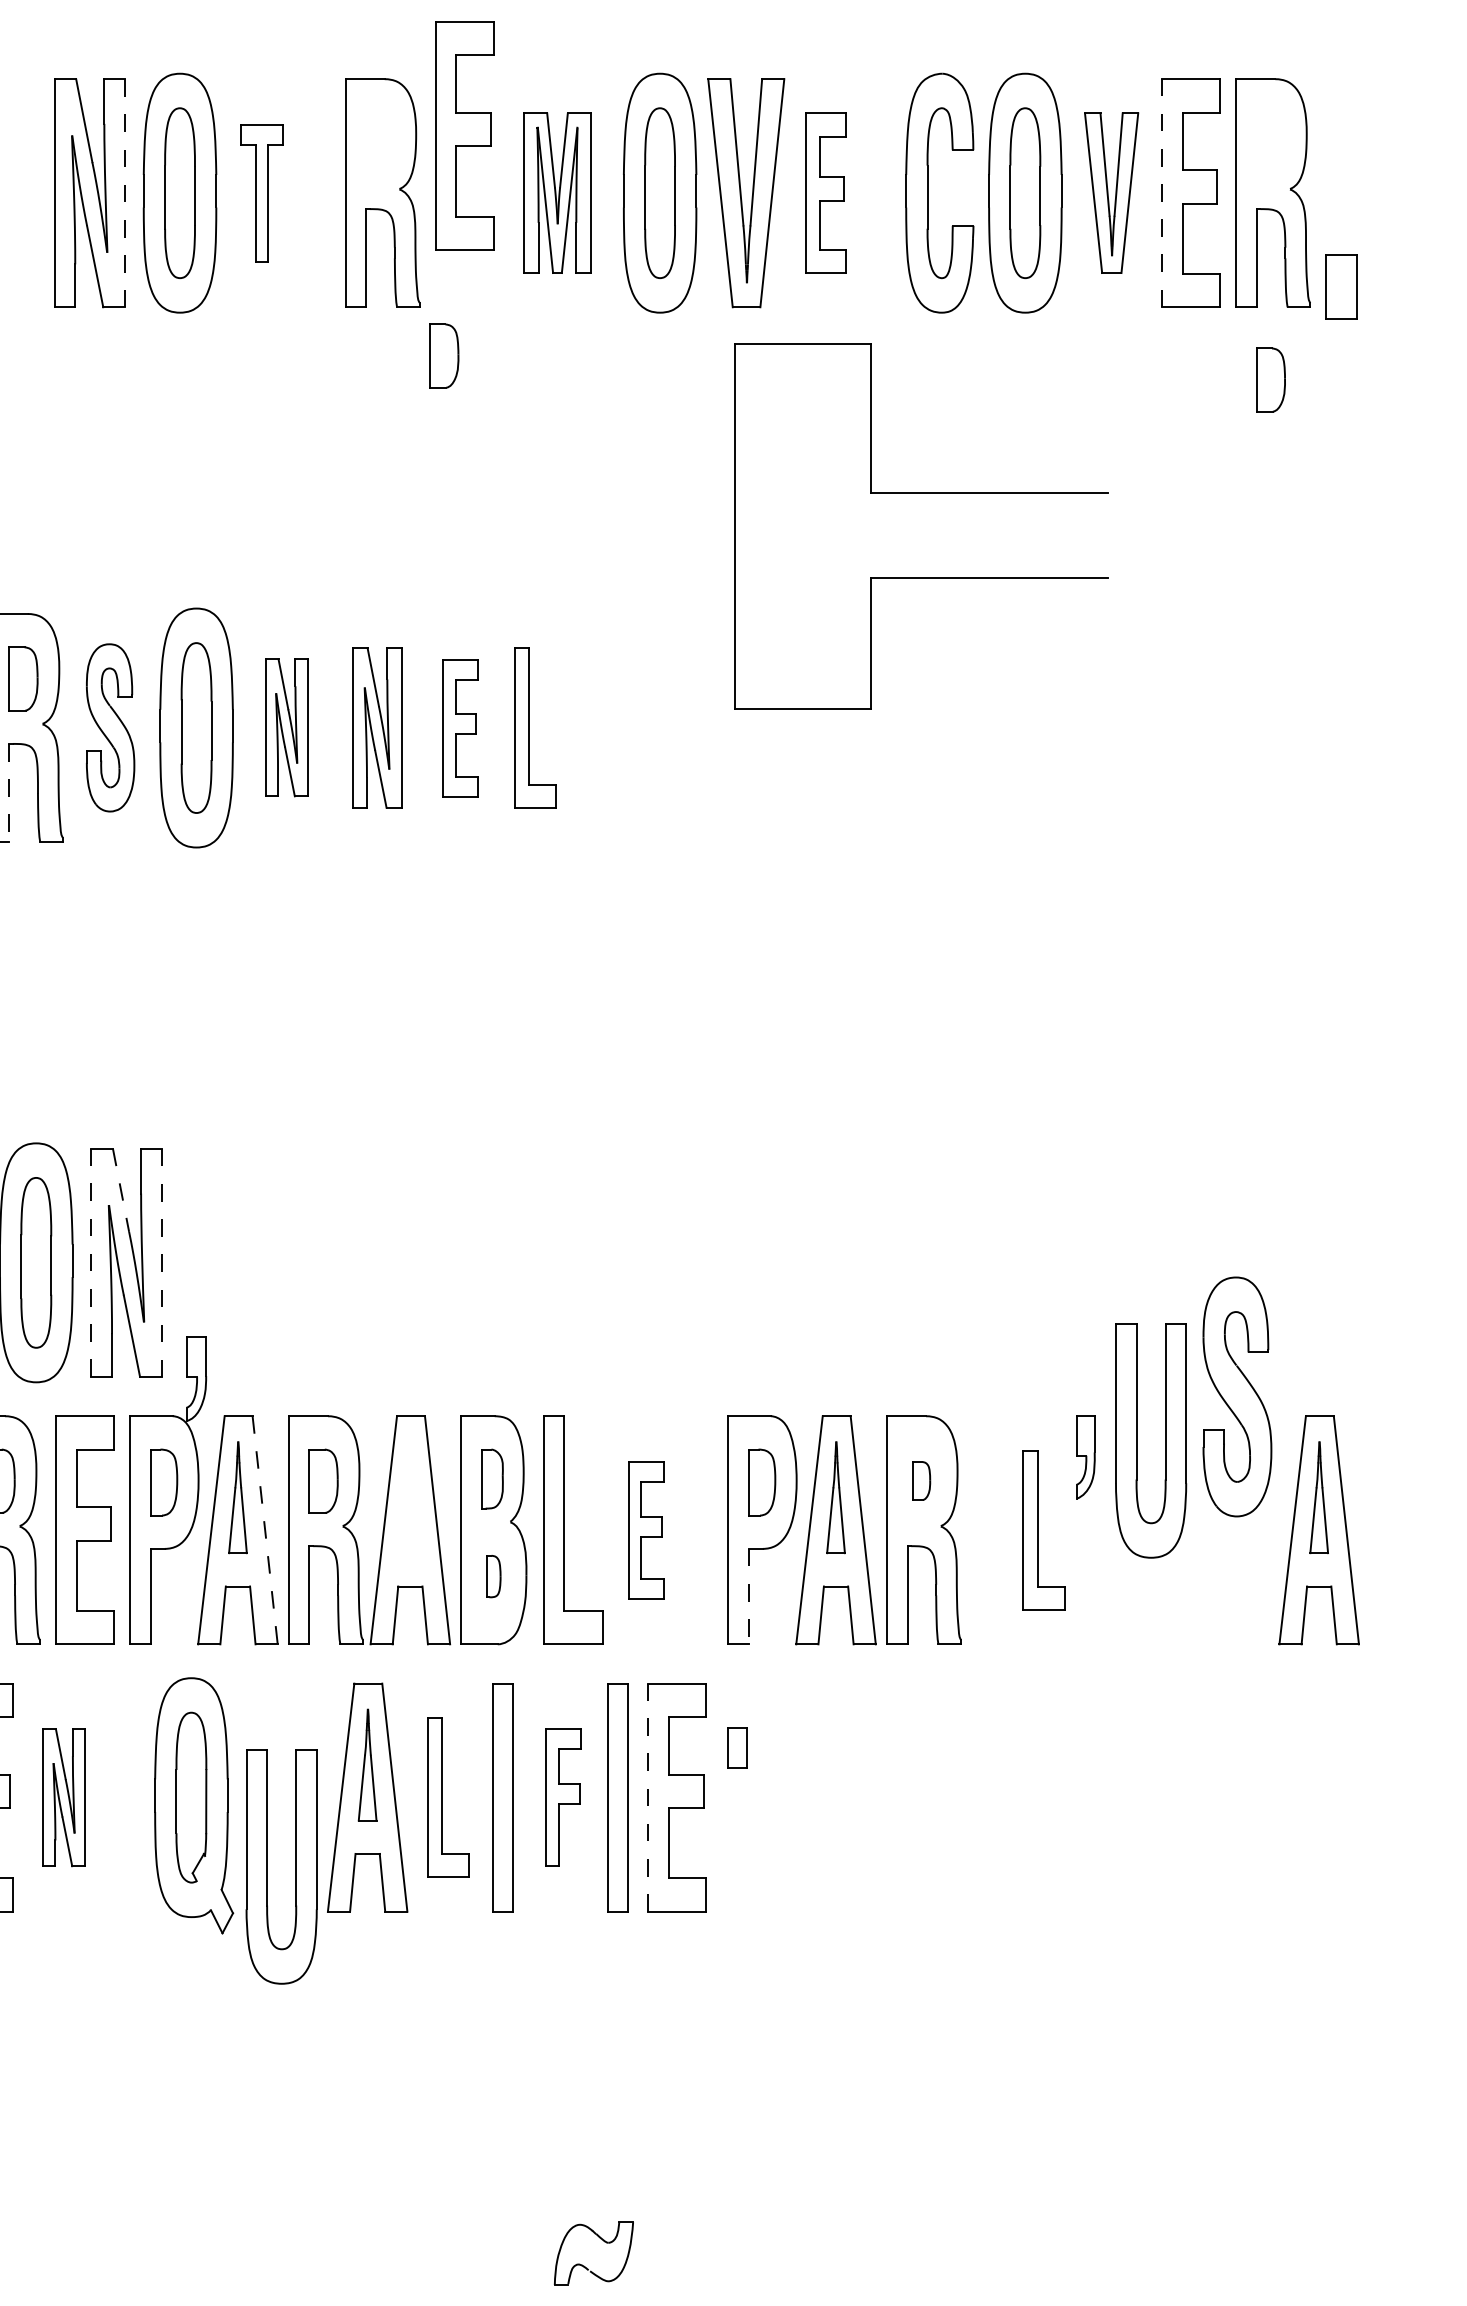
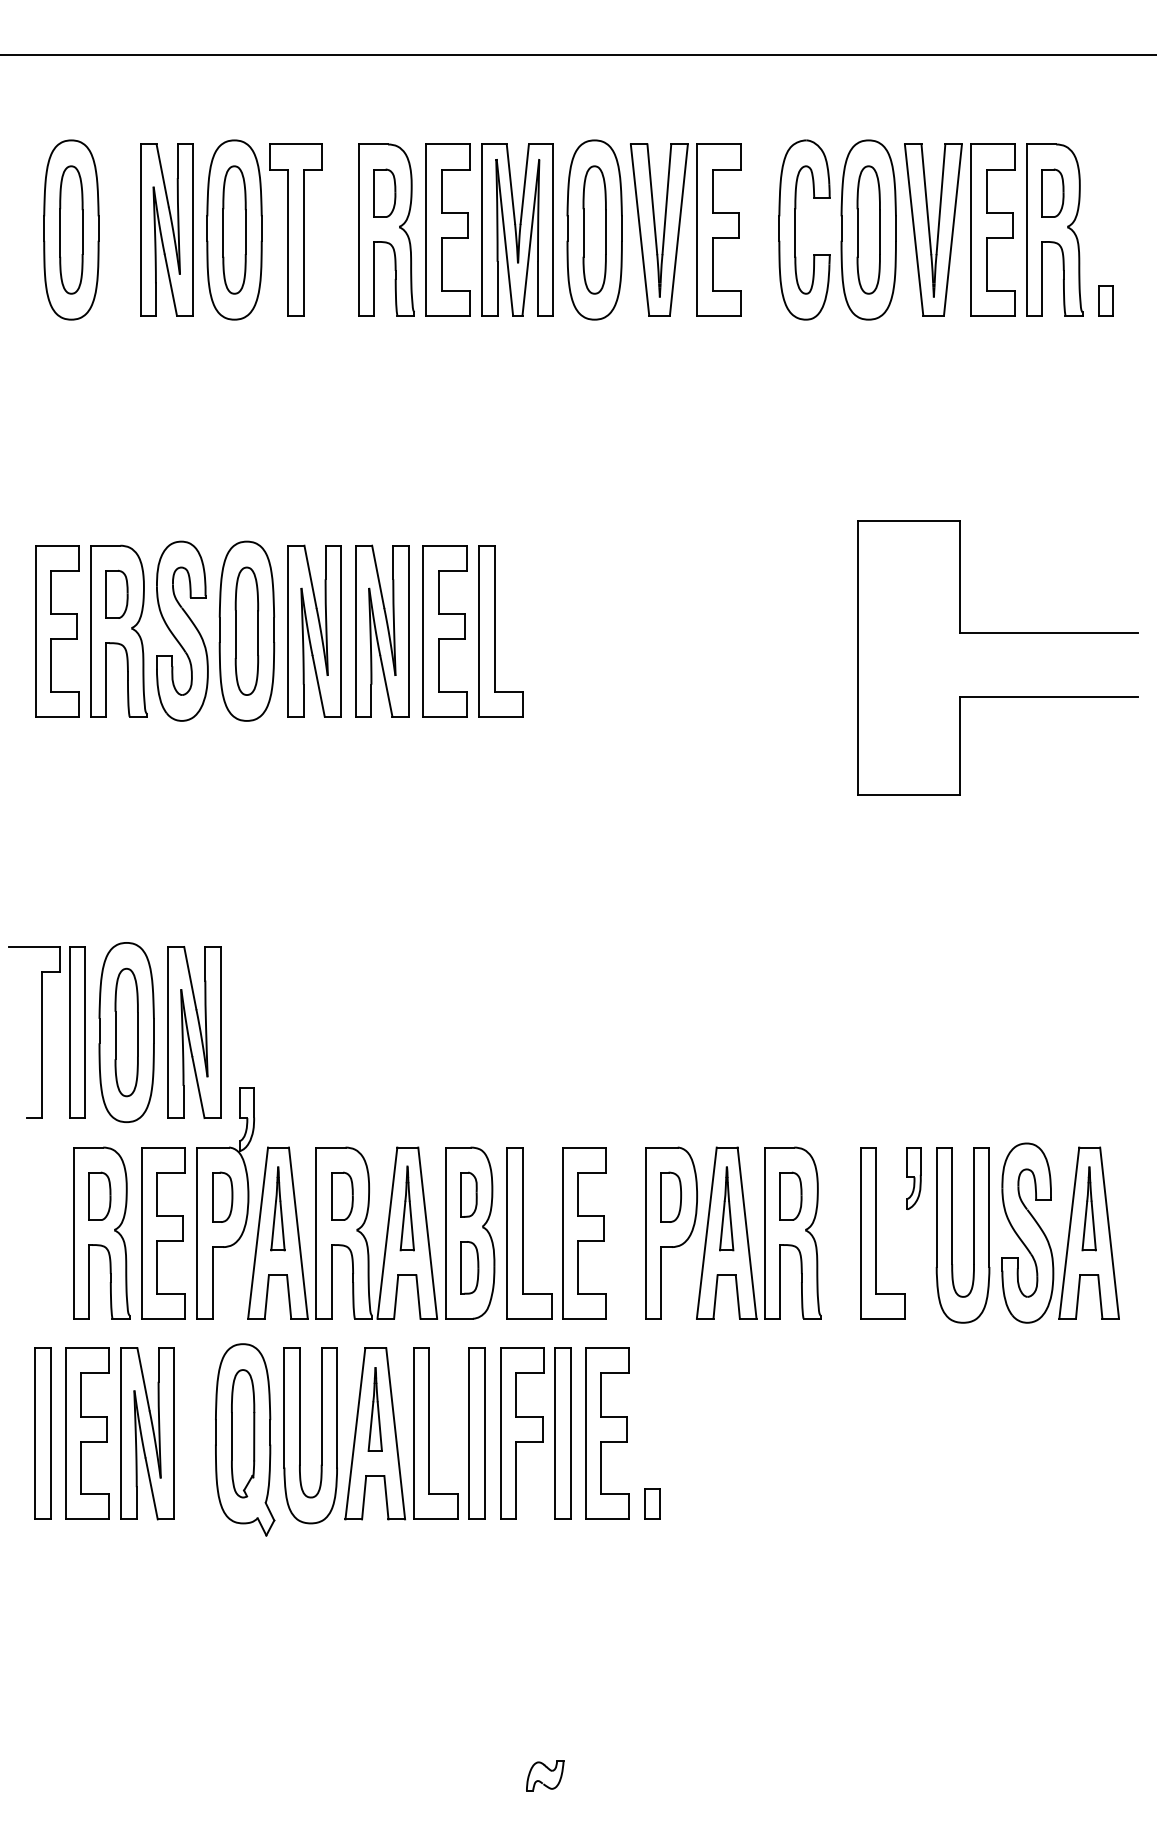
part: (463, 135) -> (447, 229), moved
part: (261, 192) -> (295, 229), size x1.67
part: (557, 192) -> (517, 229), size x1.43
part: (825, 192) -> (718, 229), size x1.43
part: (1111, 192) -> (933, 229), size x1.43
line: (125, 193) -> (193, 230), dashed -> solid
line: (1162, 193) -> (971, 230), dashed -> solid
part: (1340, 287) -> (1105, 300), size x0.62
part: (443, 355) -> (384, 192), moved
part: (1270, 379) -> (1052, 192), moved
part: (921, 493) -> (997, 633), moved
part: (110, 726) -> (182, 630), size x1.43
part: (286, 726) -> (314, 630), size x1.67
part: (377, 726) -> (382, 630), size x1.43
part: (459, 728) -> (444, 631), size x1.67
part: (534, 728) -> (500, 631), size x1.43
line: (9, 793) -> (106, 680), dashed -> solid
line: (121, 1190) -> (190, 978), dashed -> solid
line: (92, 1262) -> (168, 1032), dashed -> solid
line: (161, 1262) -> (220, 1032), dashed -> solid
part: (1236, 1396) -> (1027, 1232), moved
part: (1137, 1441) -> (952, 1235), moved
part: (921, 1480) -> (790, 1195), size x1.67
part: (409, 1497) -> (406, 1208), added
line: (265, 1530) -> (298, 1233), dashed -> solid
part: (646, 1530) -> (584, 1233), size x1.67
part: (1043, 1530) -> (882, 1233), size x1.43
part: (493, 1576) -> (469, 1267), size x1.67
line: (749, 1596) -> (661, 1282), dashed -> solid
part: (737, 1746) -> (652, 1503), moved
part: (64, 1797) -> (147, 1433), size x1.67
part: (447, 1797) -> (435, 1433), size x1.43
part: (563, 1797) -> (522, 1433), size x1.67
line: (647, 1797) -> (585, 1433), dashed -> solid
part: (267, 1866) -> (300, 1435), moved
part: (594, 2253) -> (545, 1775), size x0.62

